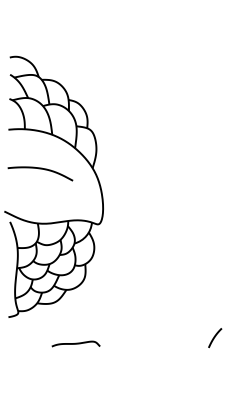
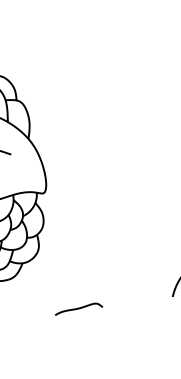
curve: (75, 343) -> (78, 308), moved

